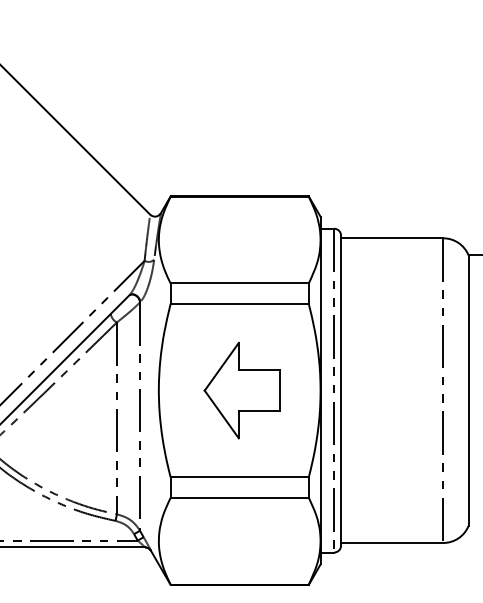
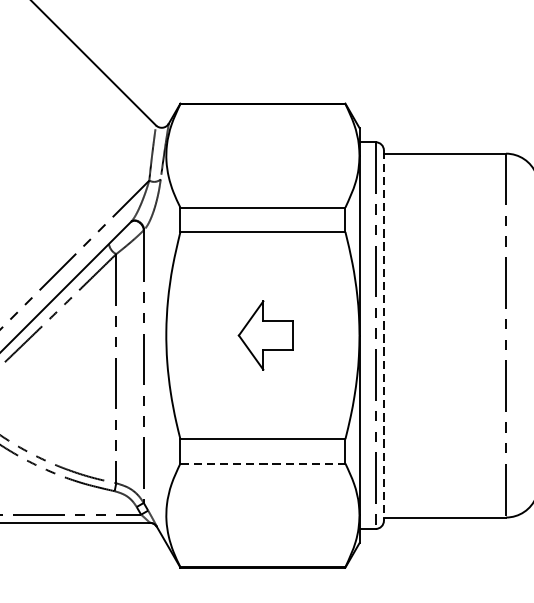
part: (241, 390) -> (265, 335), size x0.6
line: (341, 391) -> (384, 336), solid -> dashed
line: (240, 497) -> (263, 463), solid -> dashed

